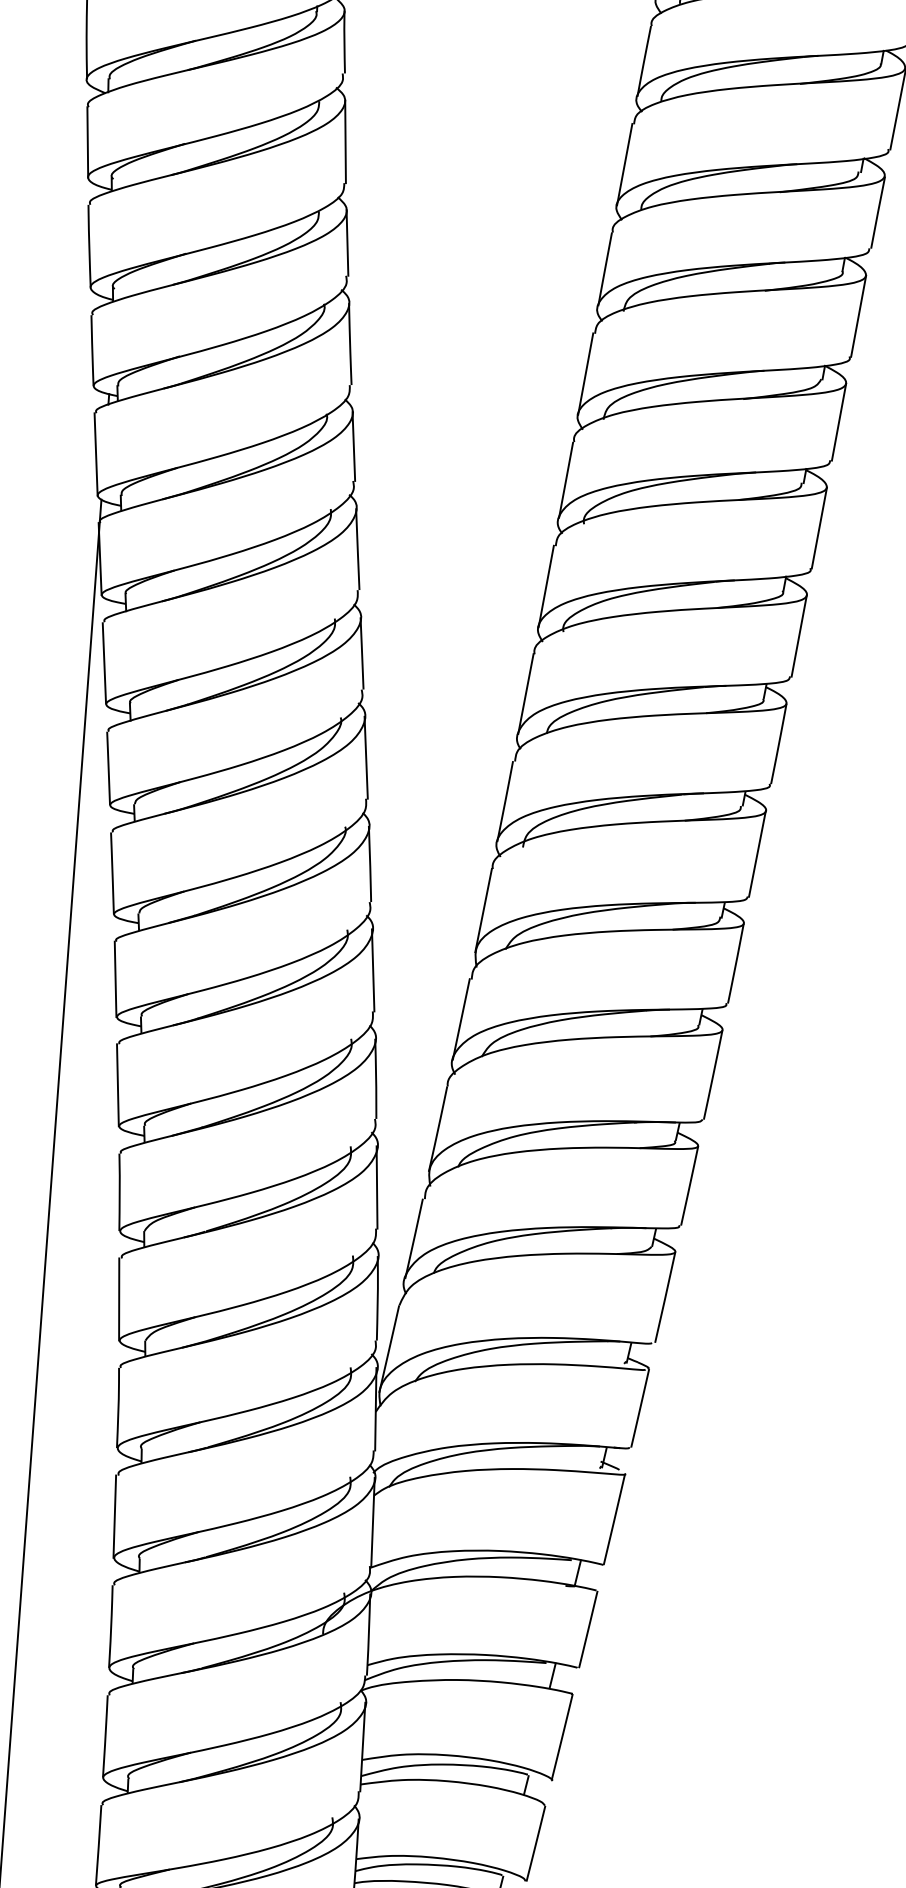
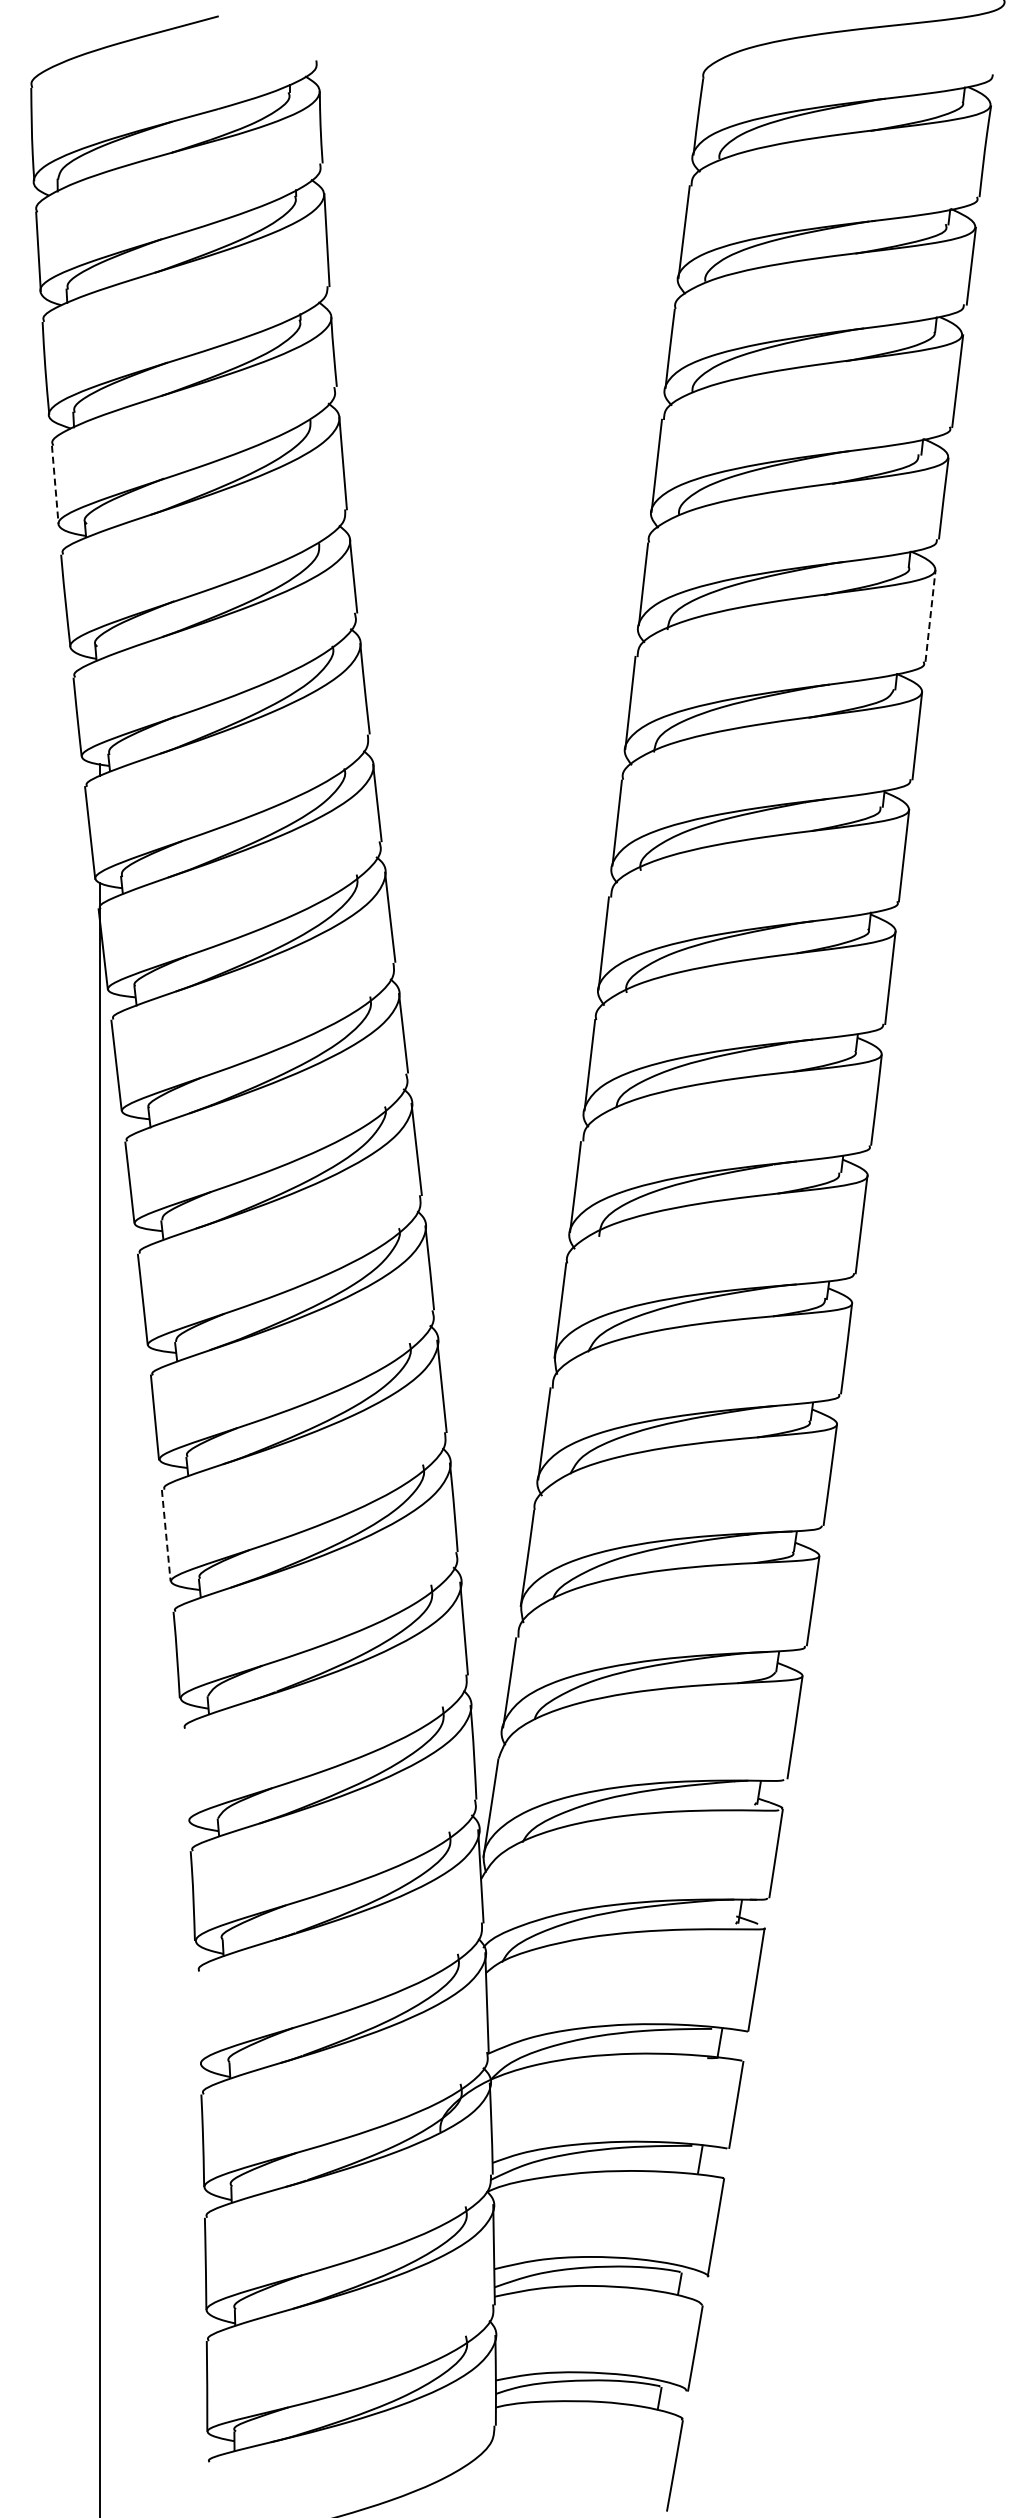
line: (87, 142) -> (55, 485), solid -> dashed
line: (858, 315) -> (930, 615), solid -> dashed
line: (118, 1085) -> (166, 1535), solid -> dashed
line: (118, 1299) -> (184, 1774), removed
line: (115, 1516) -> (198, 2017), removed

